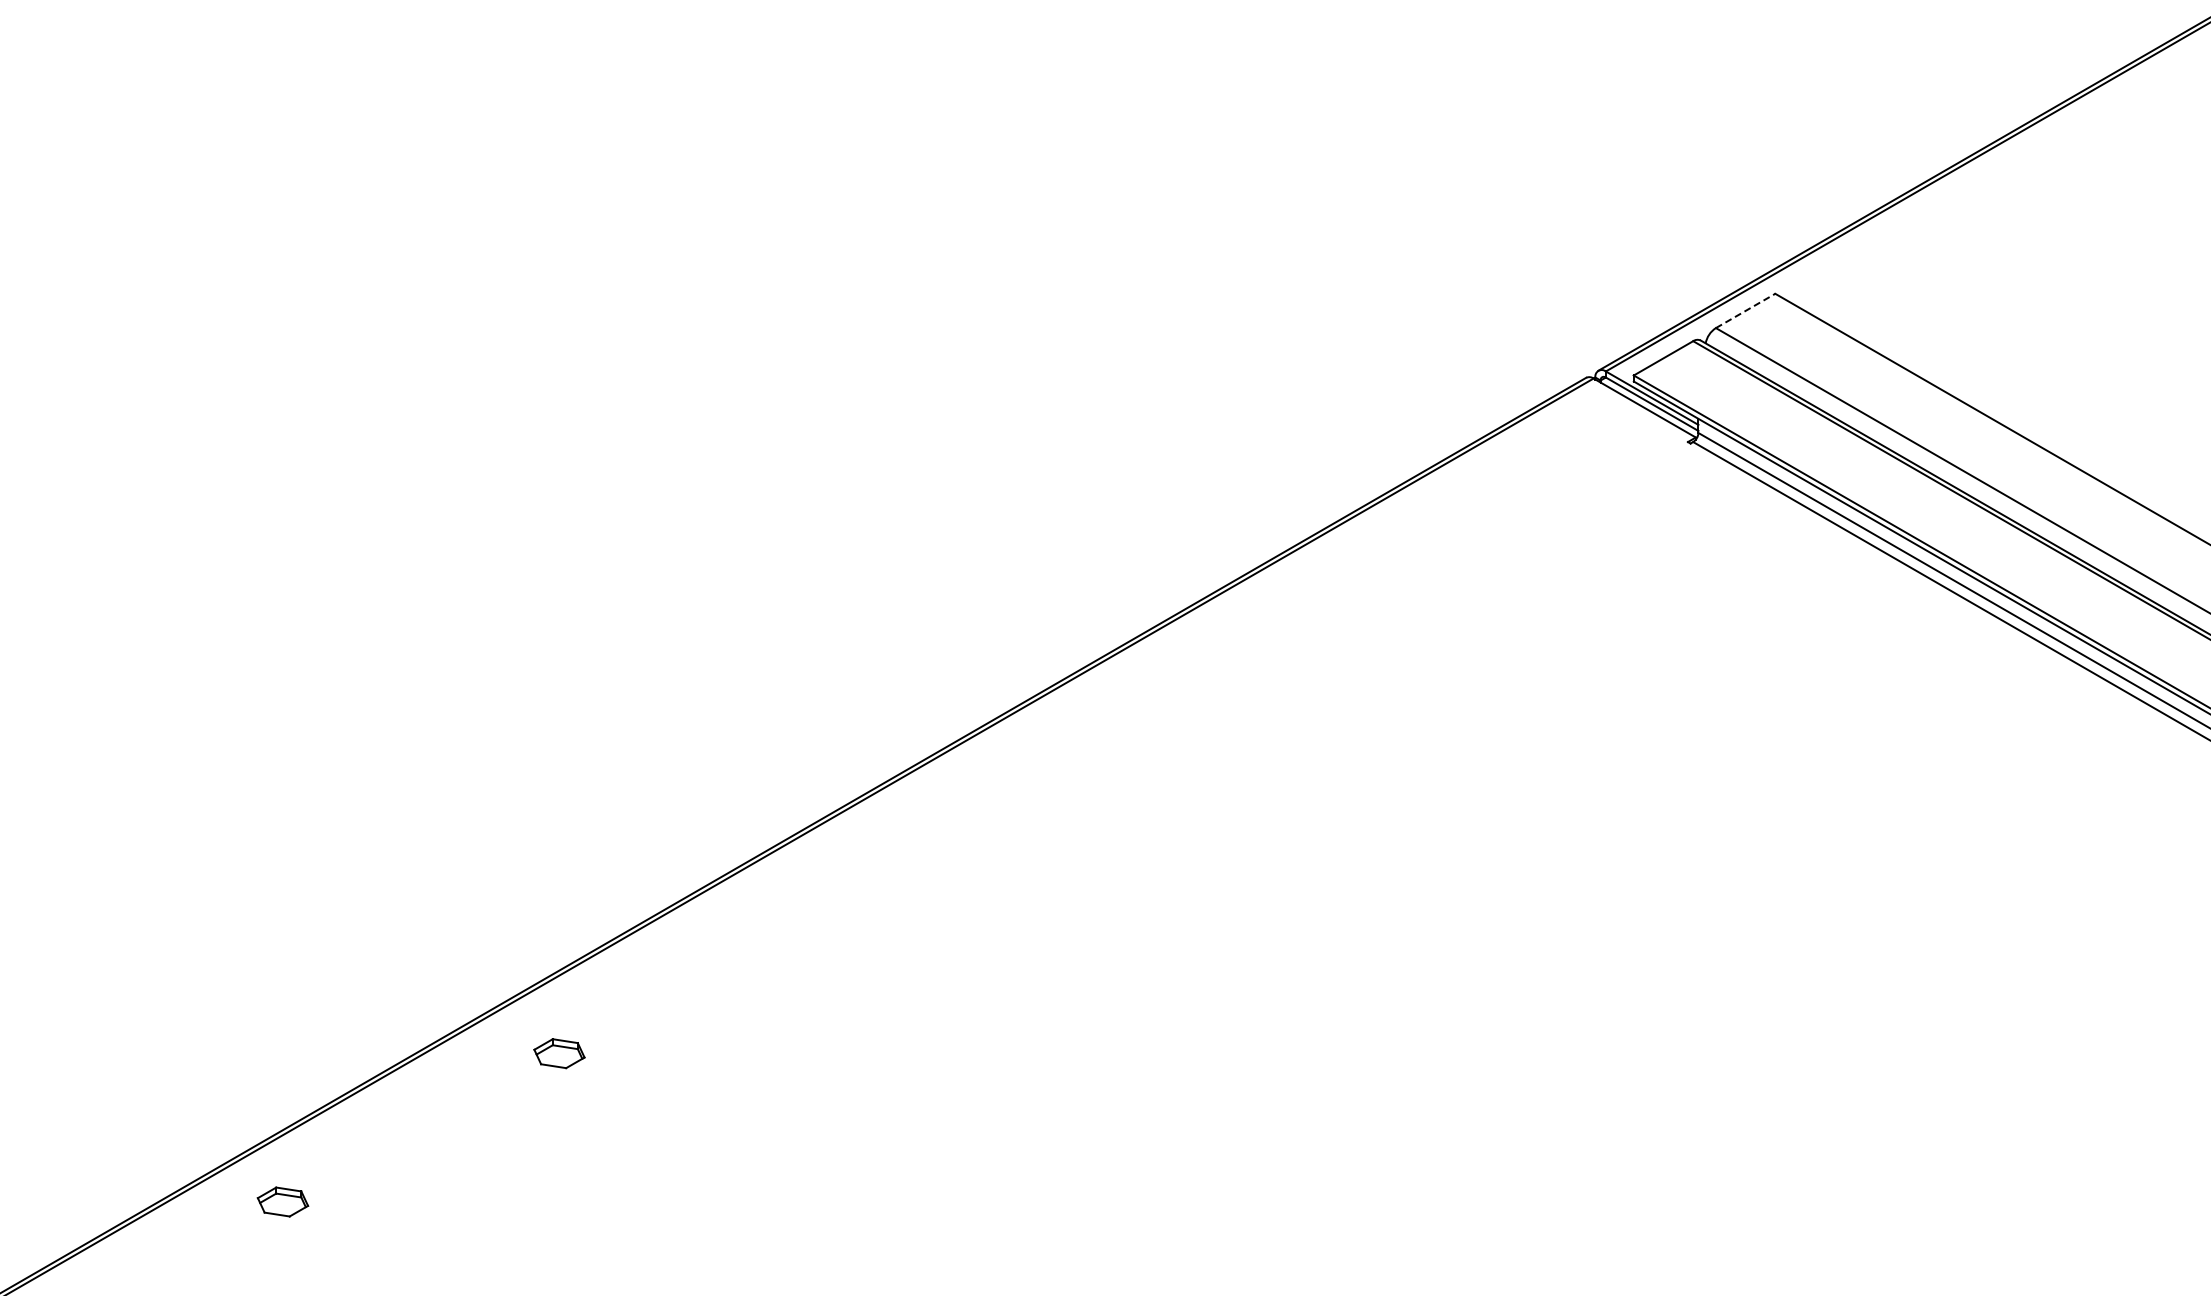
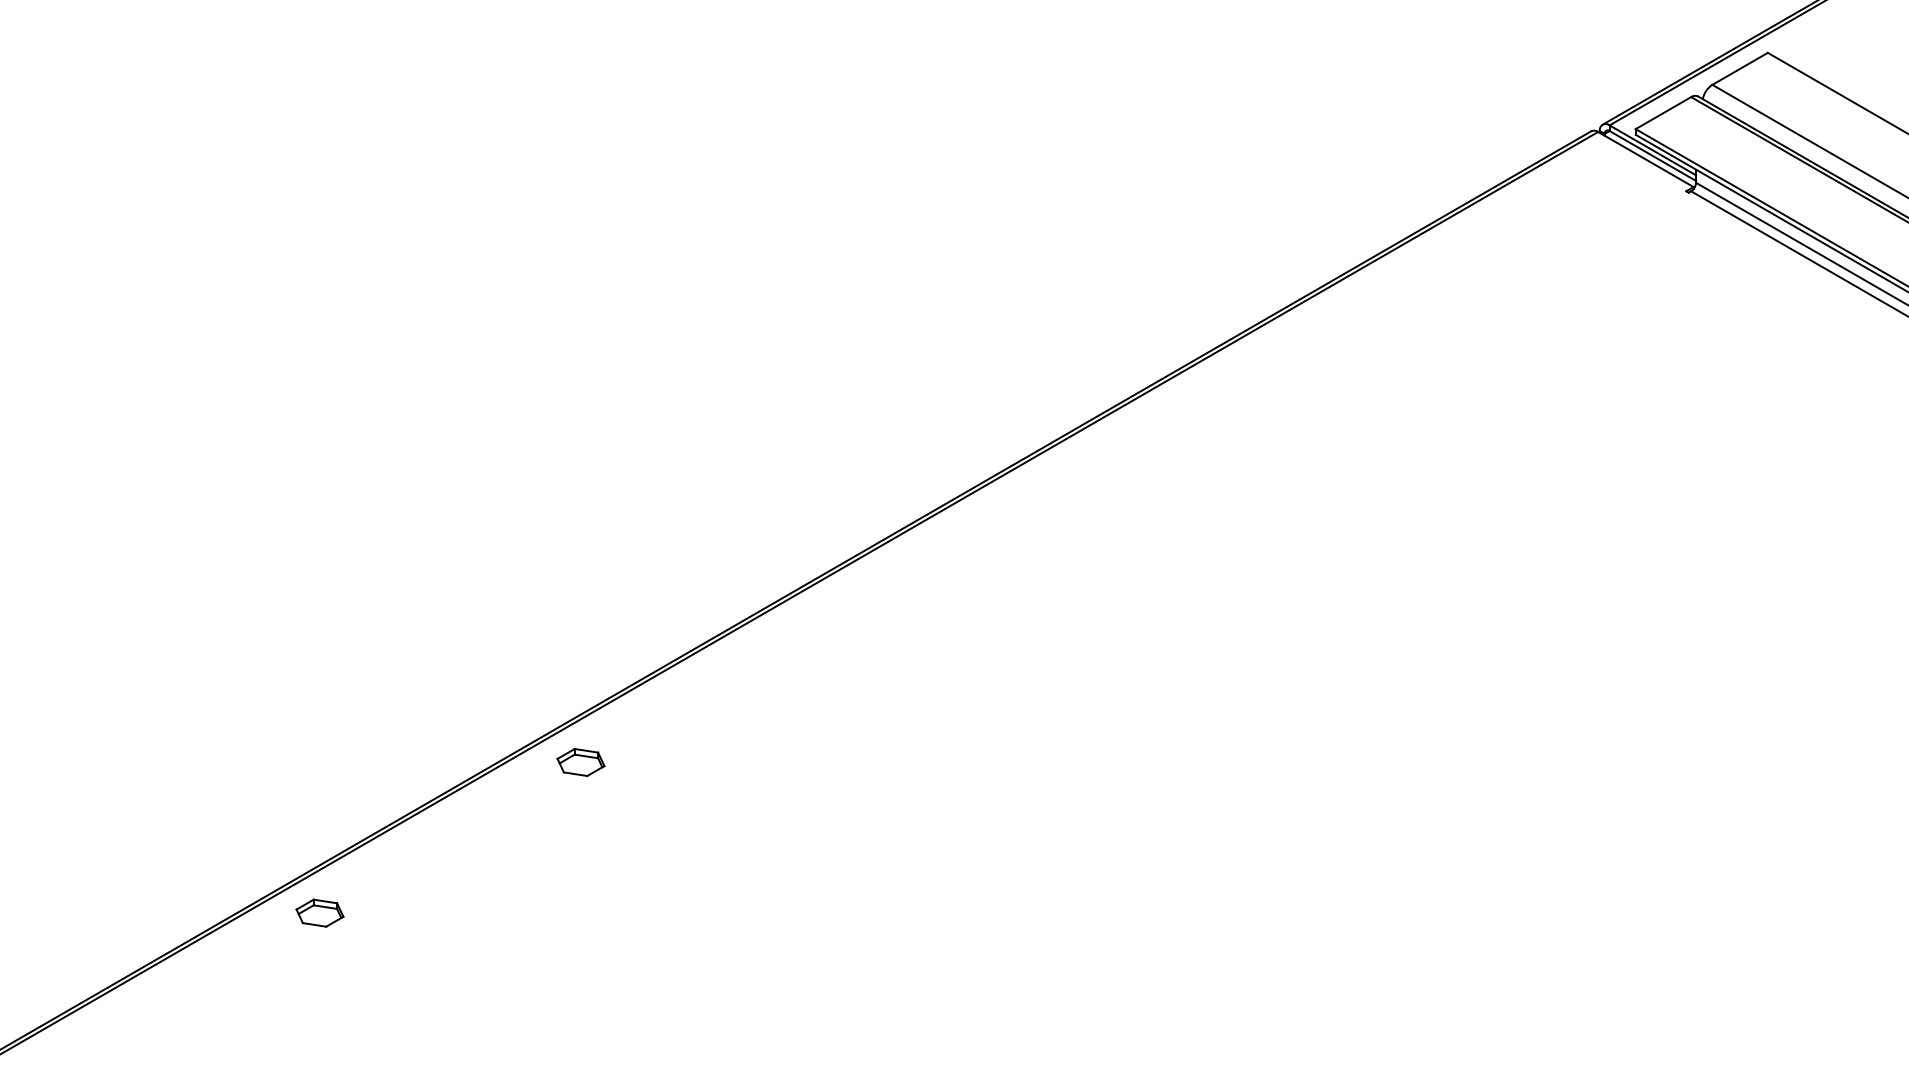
line: (1746, 310) -> (1740, 68), dashed -> solid
part: (559, 1053) -> (581, 762), moved
part: (282, 1201) -> (319, 912), moved

